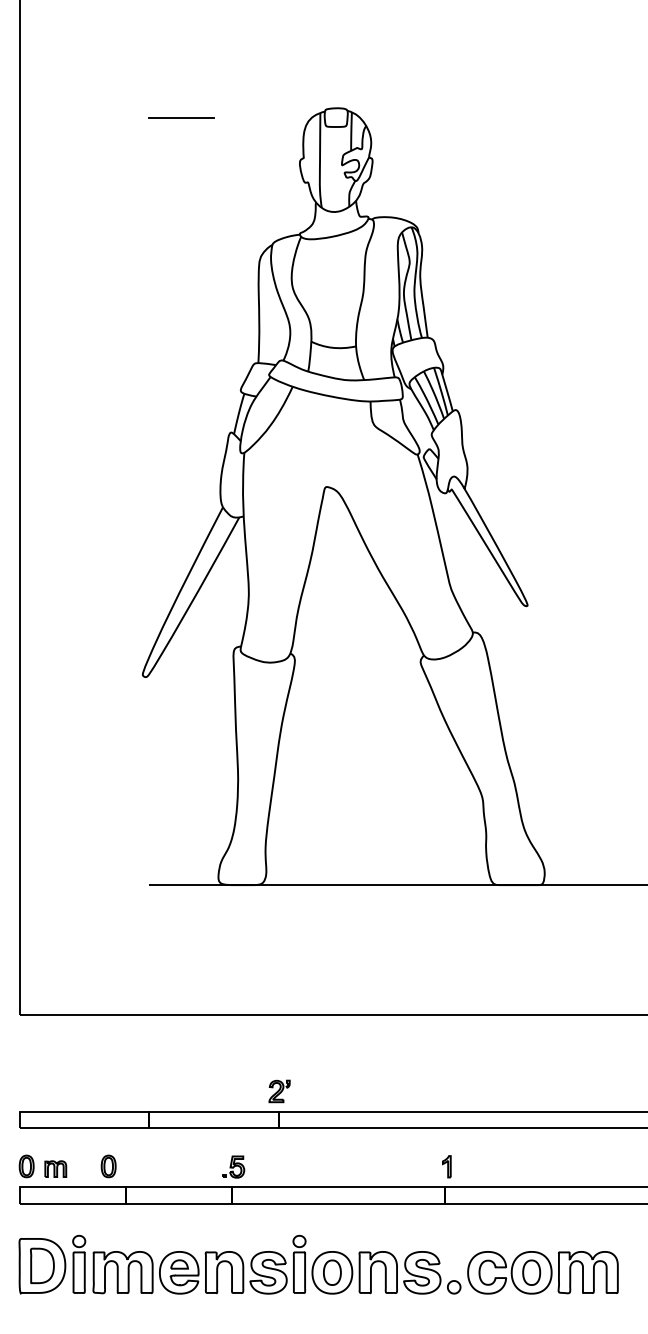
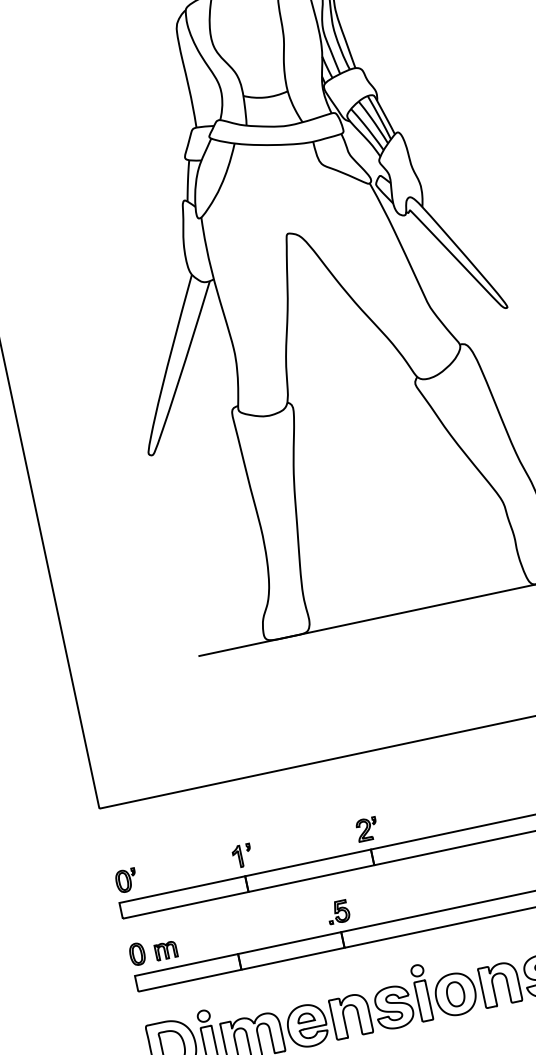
part: (31, 1091) -> (126, 880), added
part: (150, 1091) -> (242, 856), added
part: (108, 1166) -> (216, 937), removed

